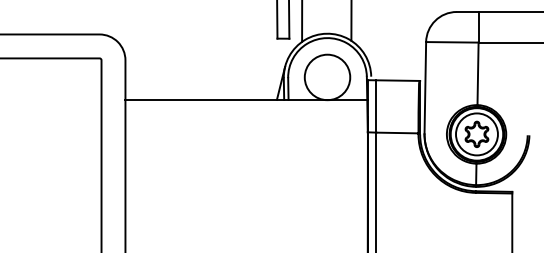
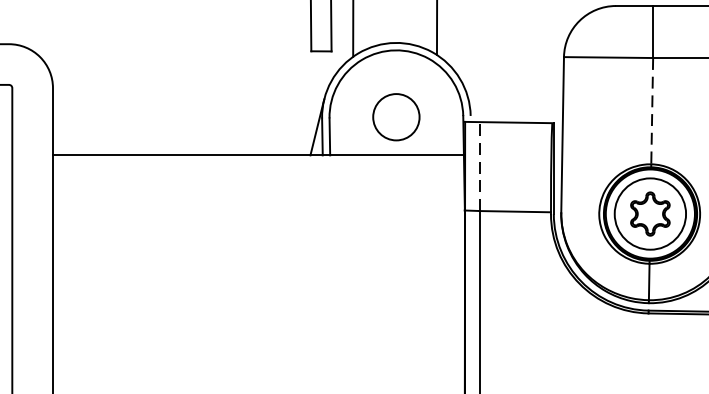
line: (478, 74) -> (652, 112), solid -> dashed
circle: (327, 77) -> (396, 117), size x0.6
line: (376, 105) -> (479, 164), solid -> dashed

